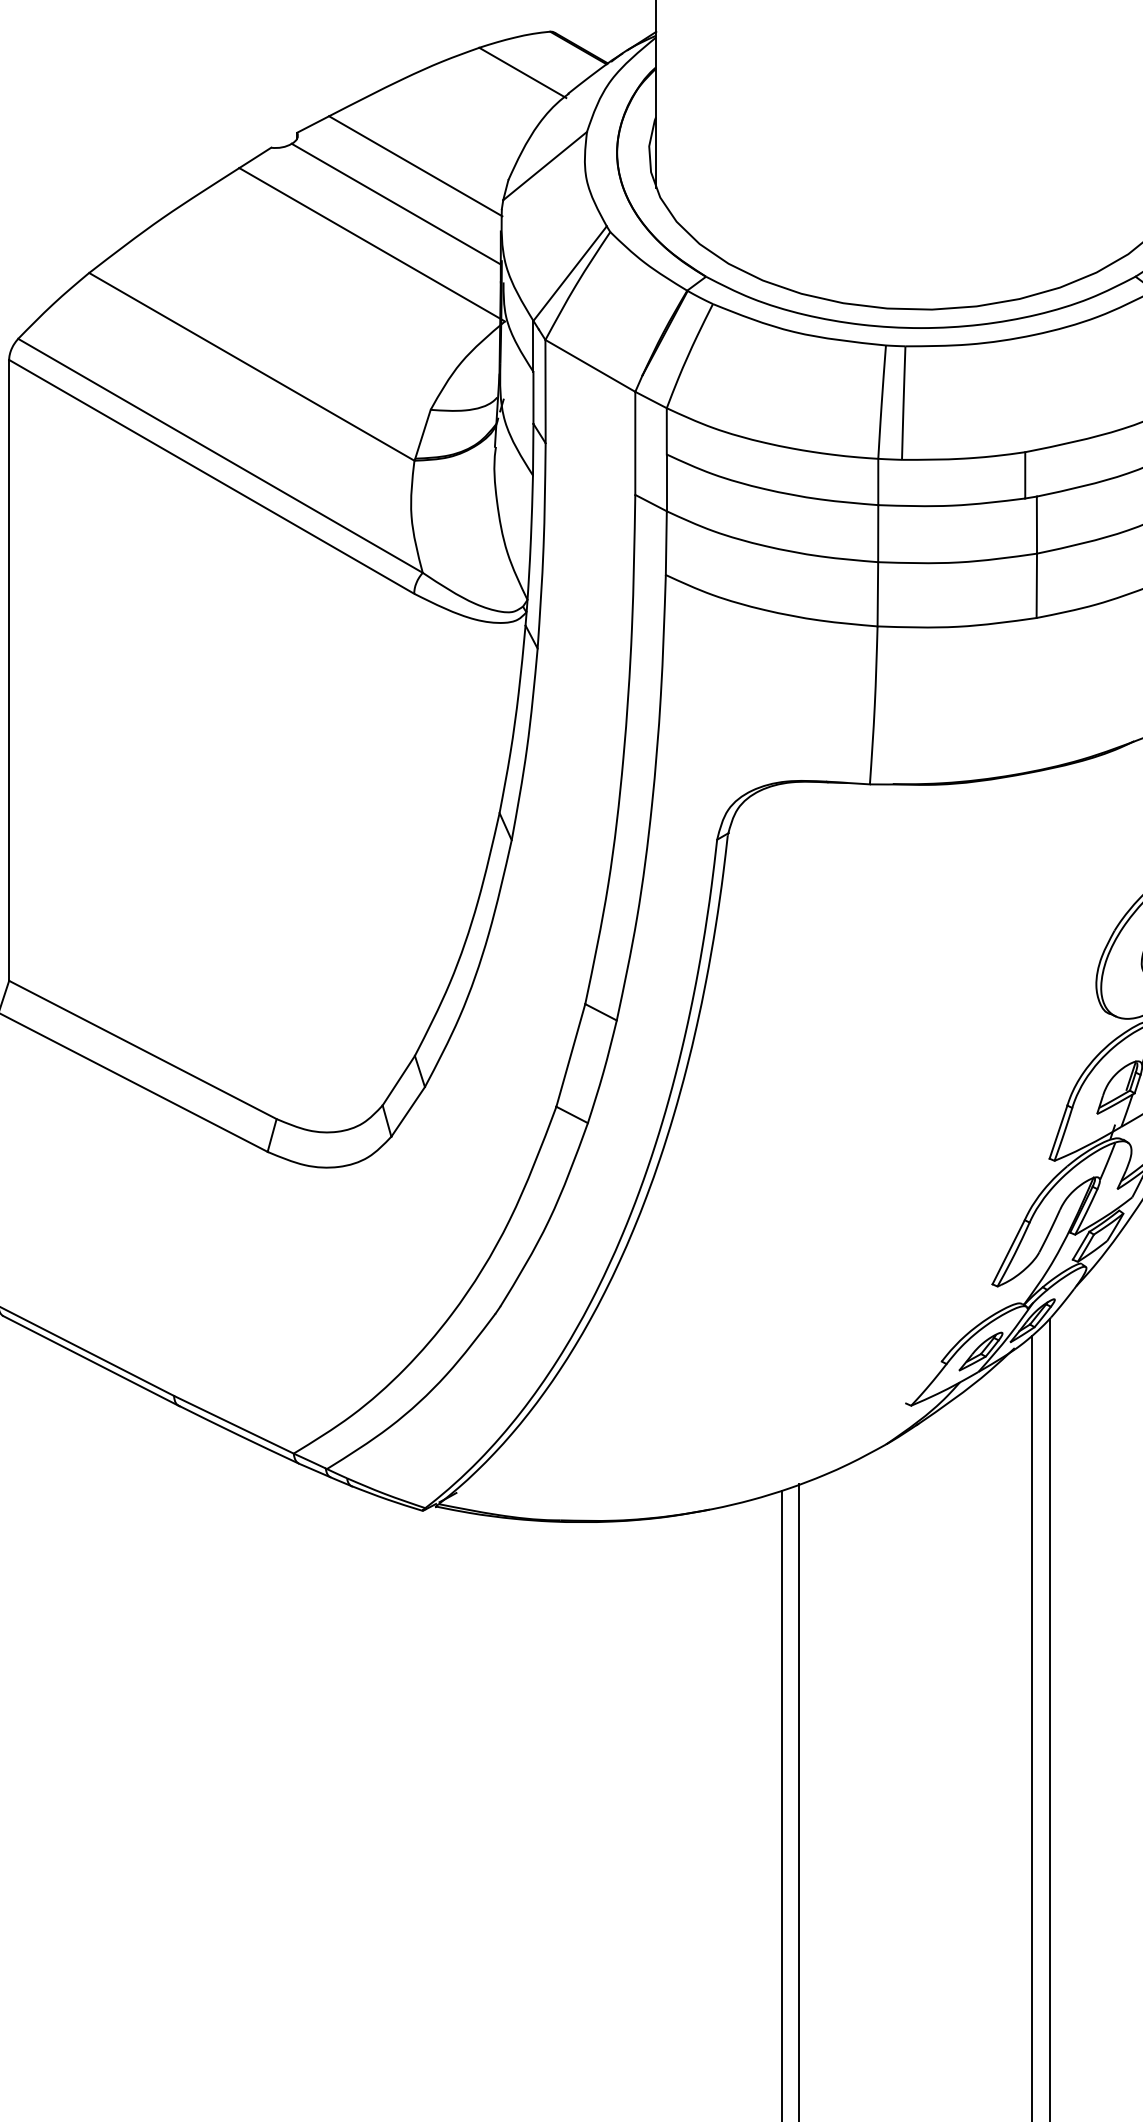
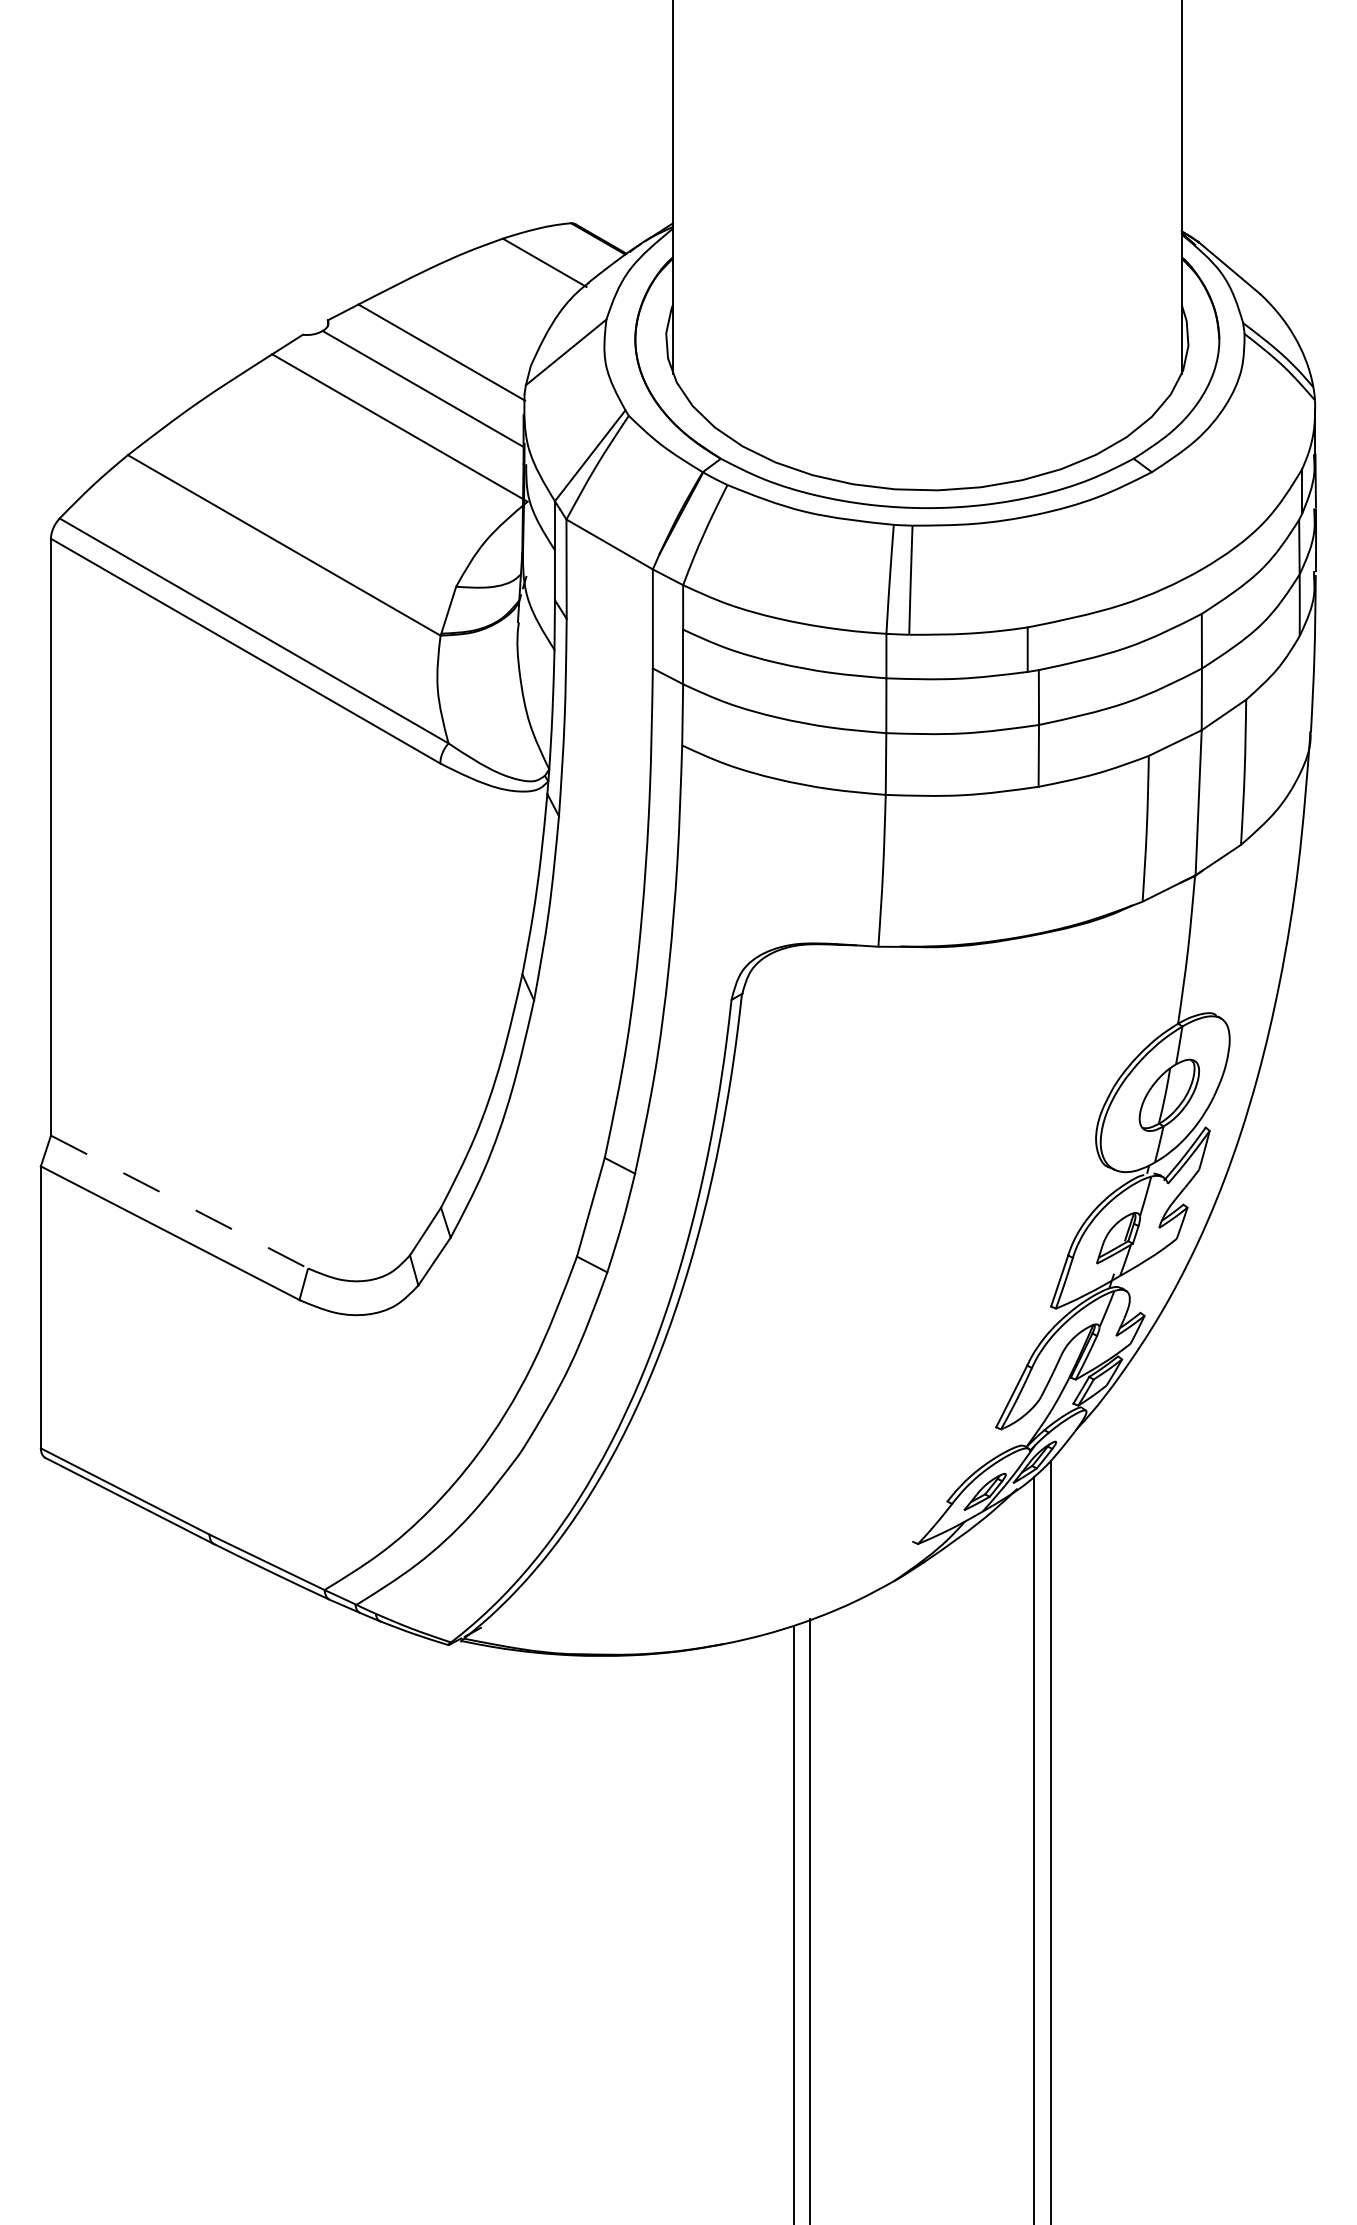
line: (142, 1050) -> (179, 1202), solid -> dashed

